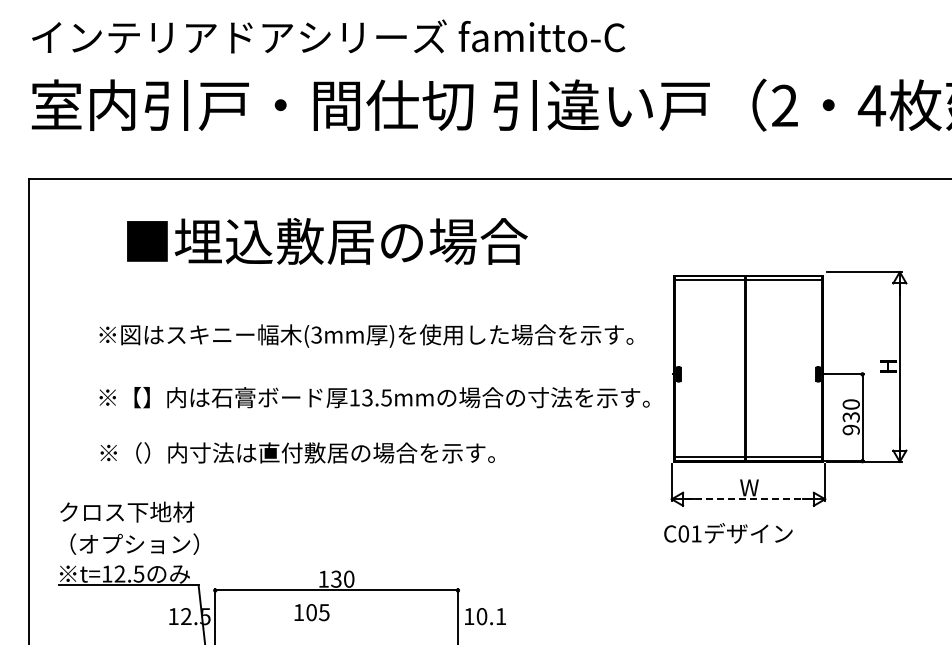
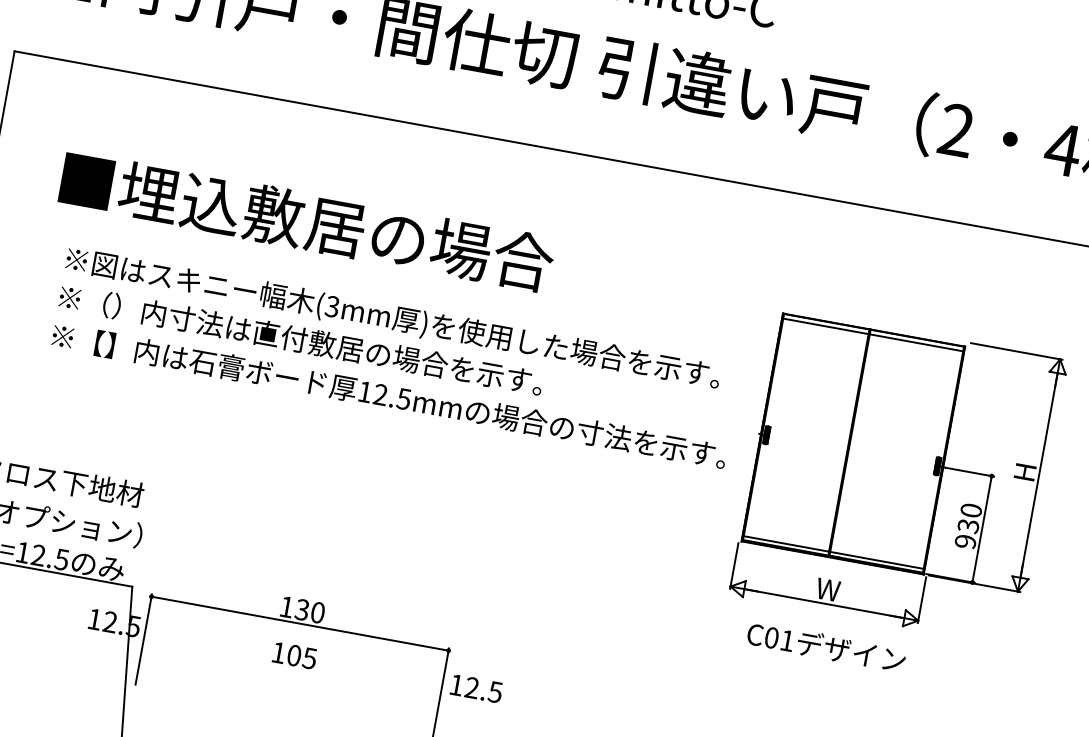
text: (327, 241) -> (307, 221), moved
text: (367, 397) -> (380, 394), 13.5mm -> 12.5mm
text: (297, 452) -> (301, 339), moved
line: (748, 499) -> (824, 603), dashed -> solid
text: (728, 533) -> (826, 647), moved
text: (311, 612) -> (294, 655), moved
text: (491, 616) -> (483, 689), 10.1 -> 12.5

